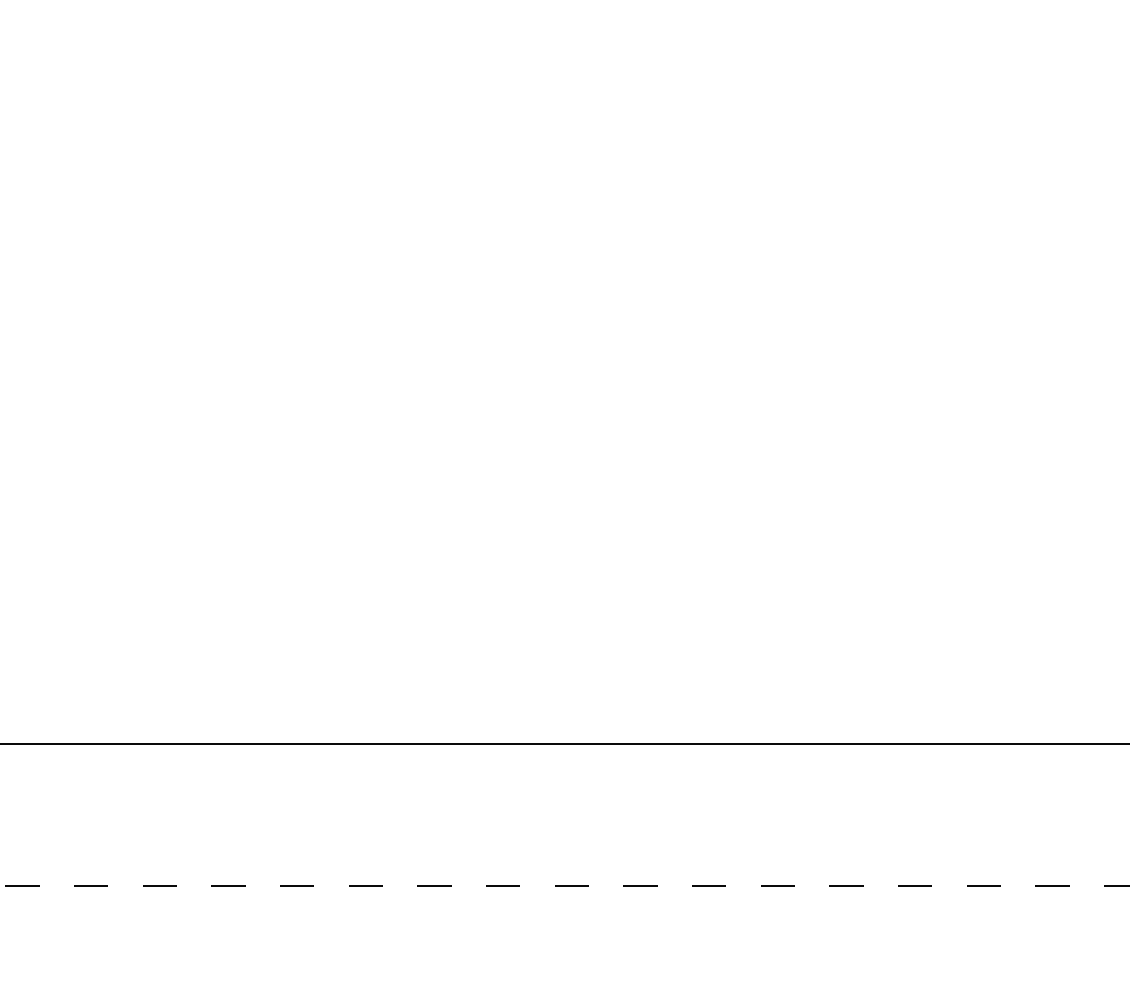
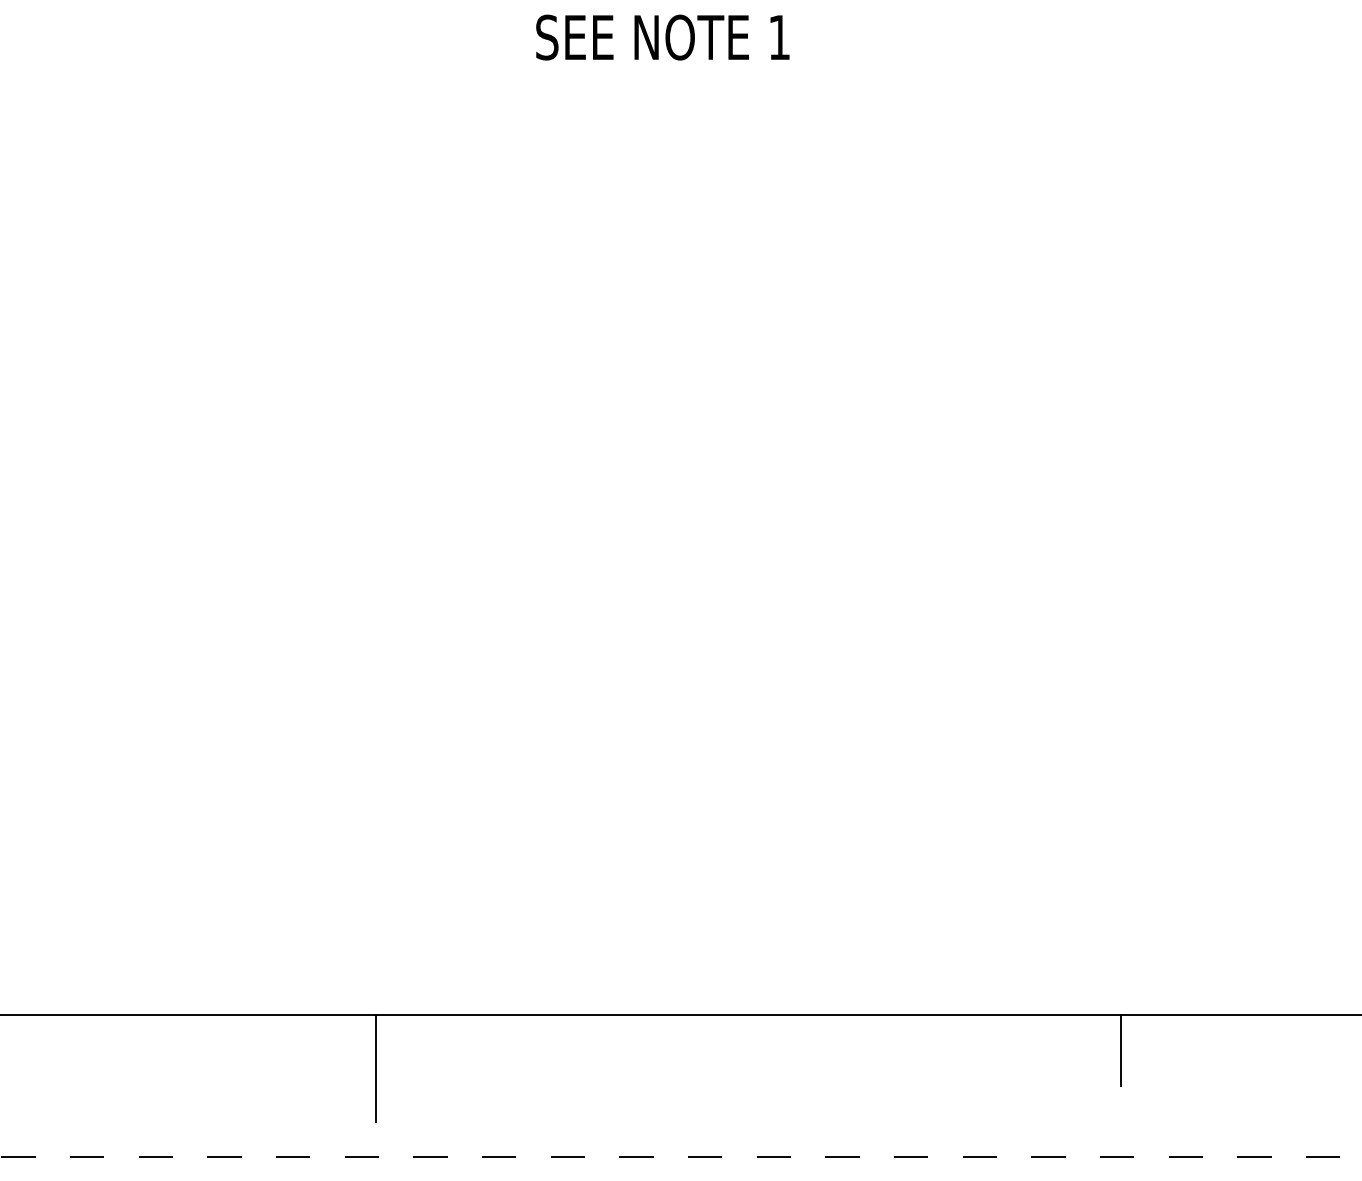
line: (918, 778) -> (1120, 1050), added
line: (174, 796) -> (376, 1068), added

